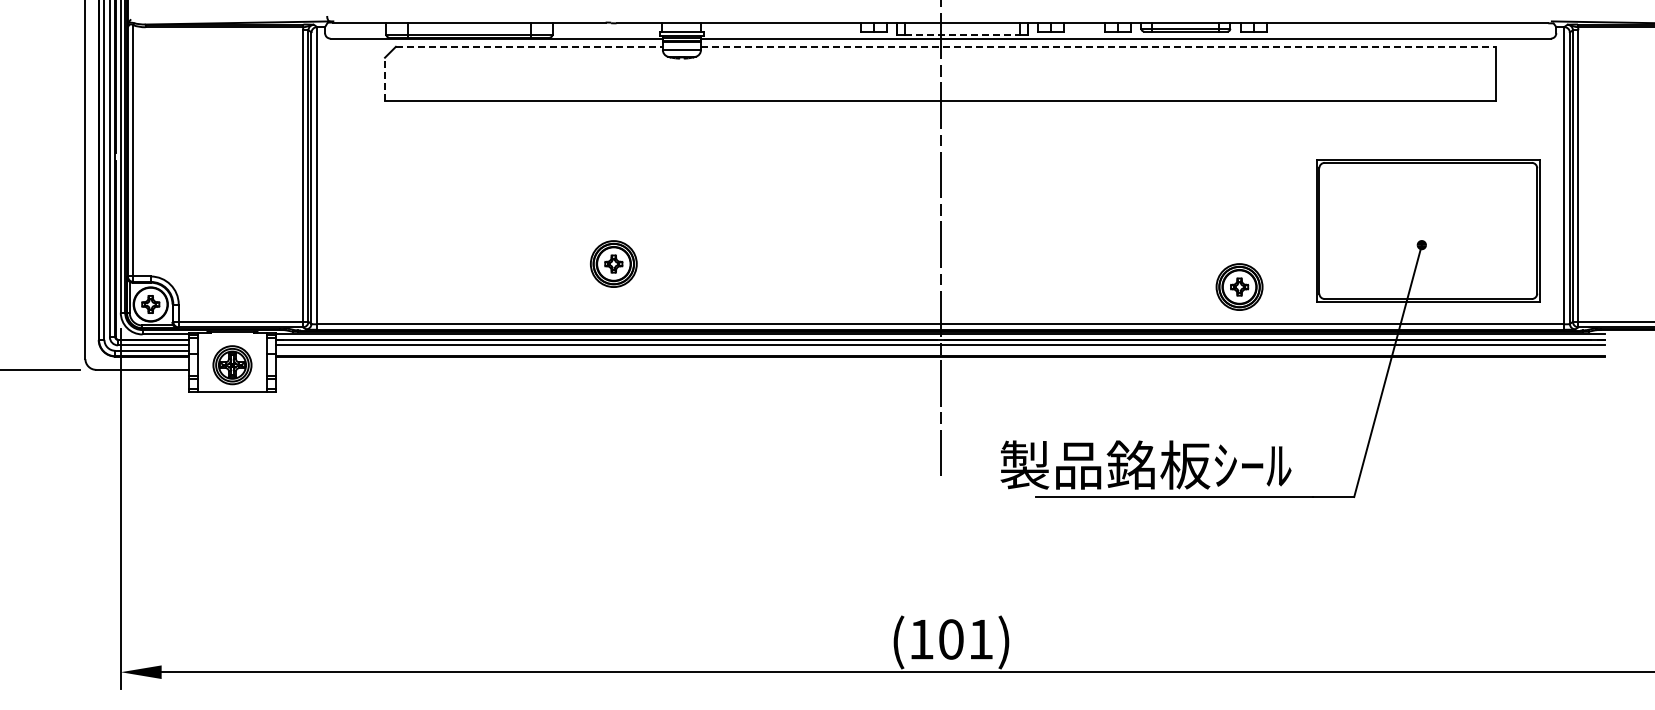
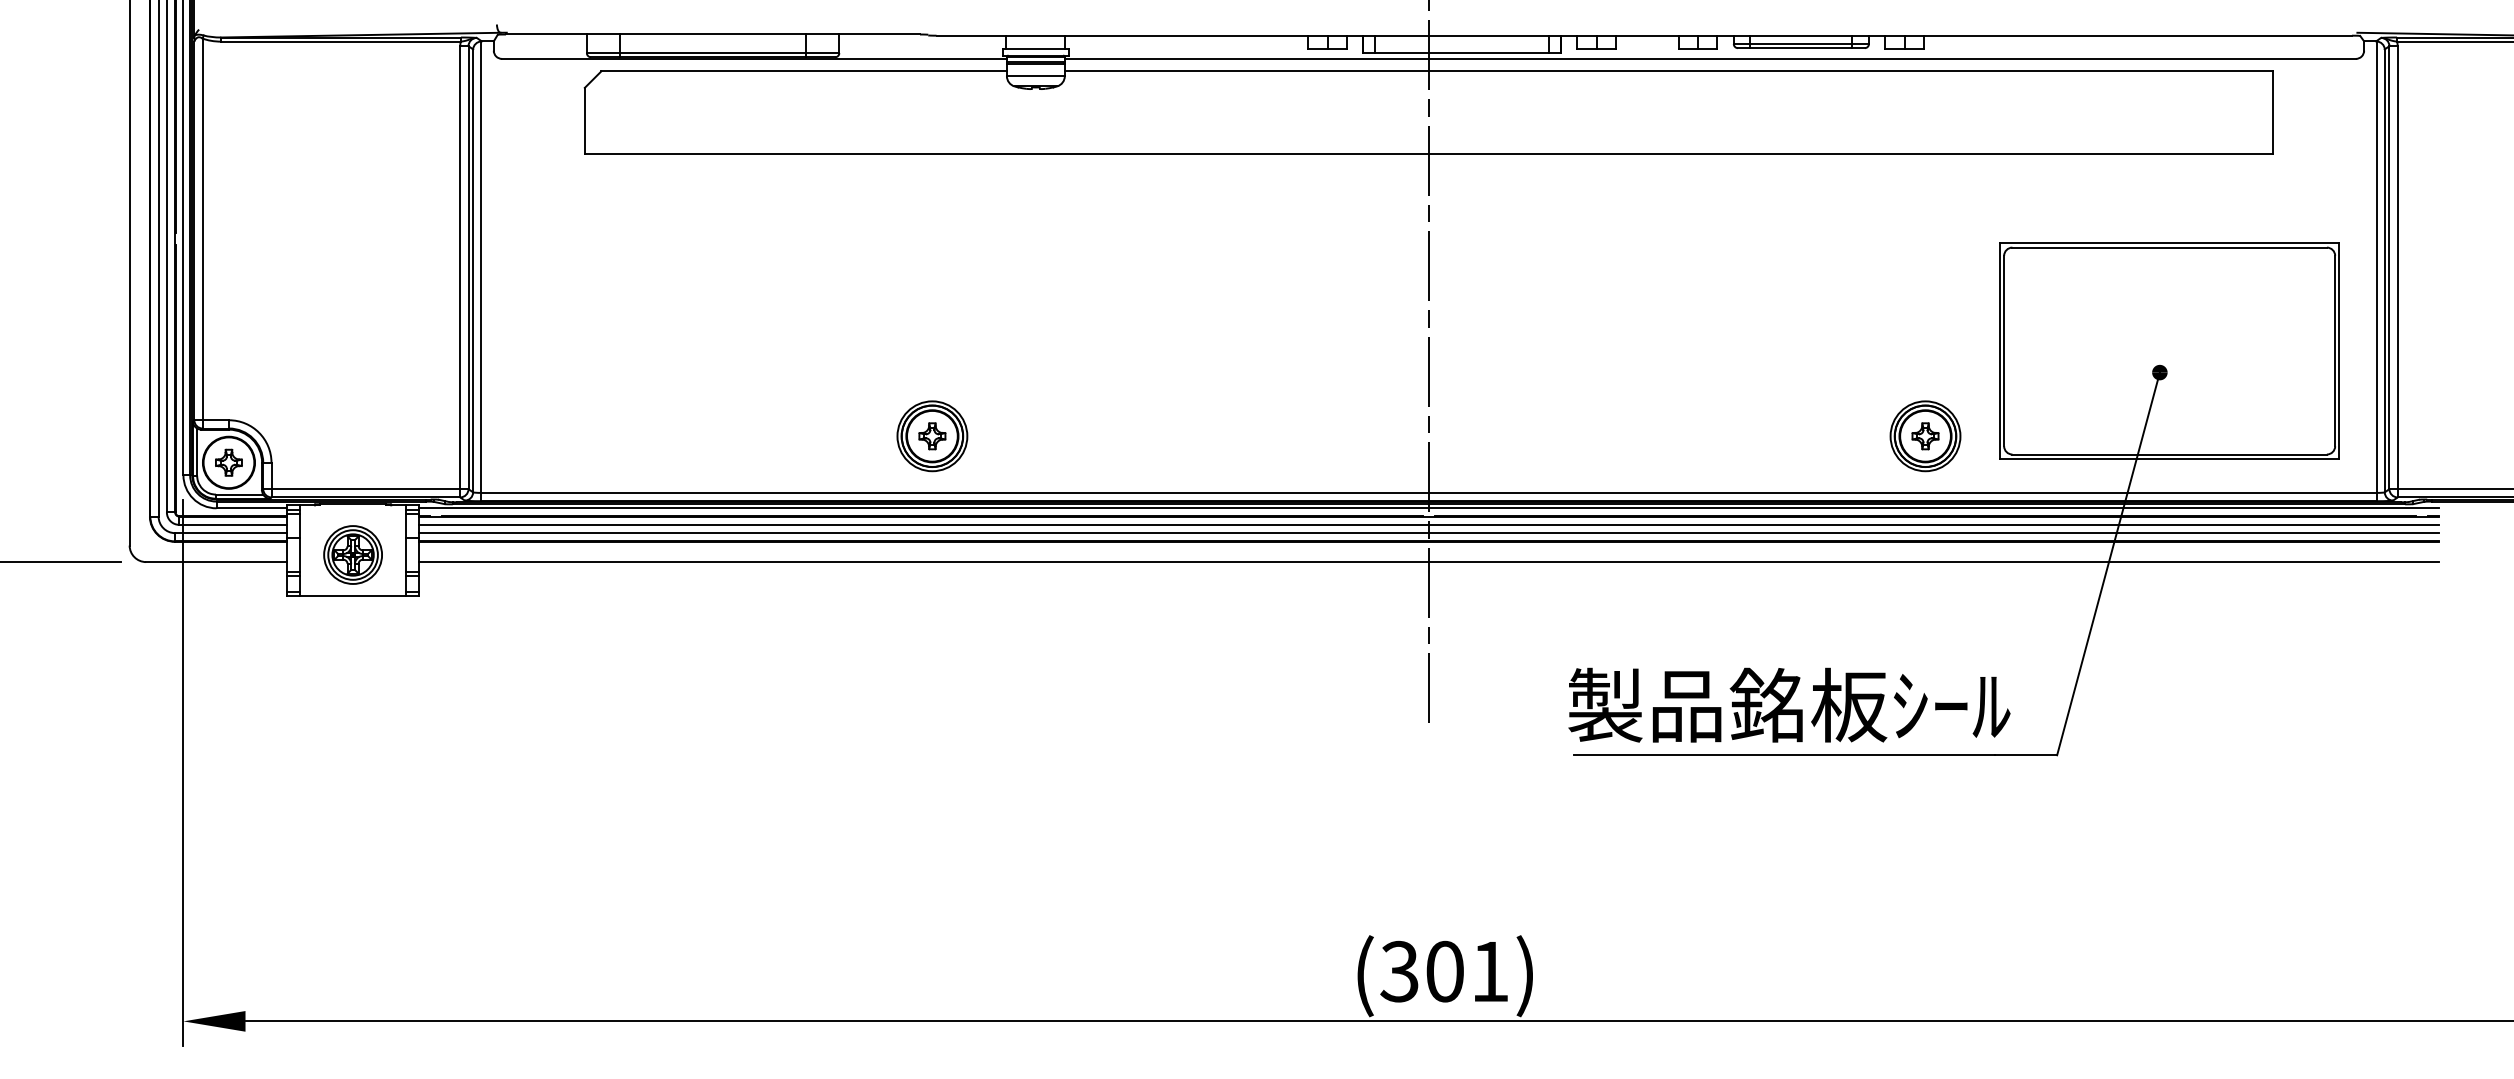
line: (962, 34) -> (1462, 52), dashed -> solid
line: (529, 46) -> (804, 70), dashed -> solid
line: (1098, 46) -> (1668, 70), dashed -> solid
line: (385, 79) -> (585, 120), dashed -> solid
part: (613, 263) -> (931, 435), moved
part: (1239, 286) -> (1925, 435), moved
line: (940, 350) -> (1428, 532), added
line: (940, 369) -> (1428, 561), added
text: (1145, 464) -> (1788, 704), moved
text: (920, 639) -> (1398, 971), (101) -> (301)

